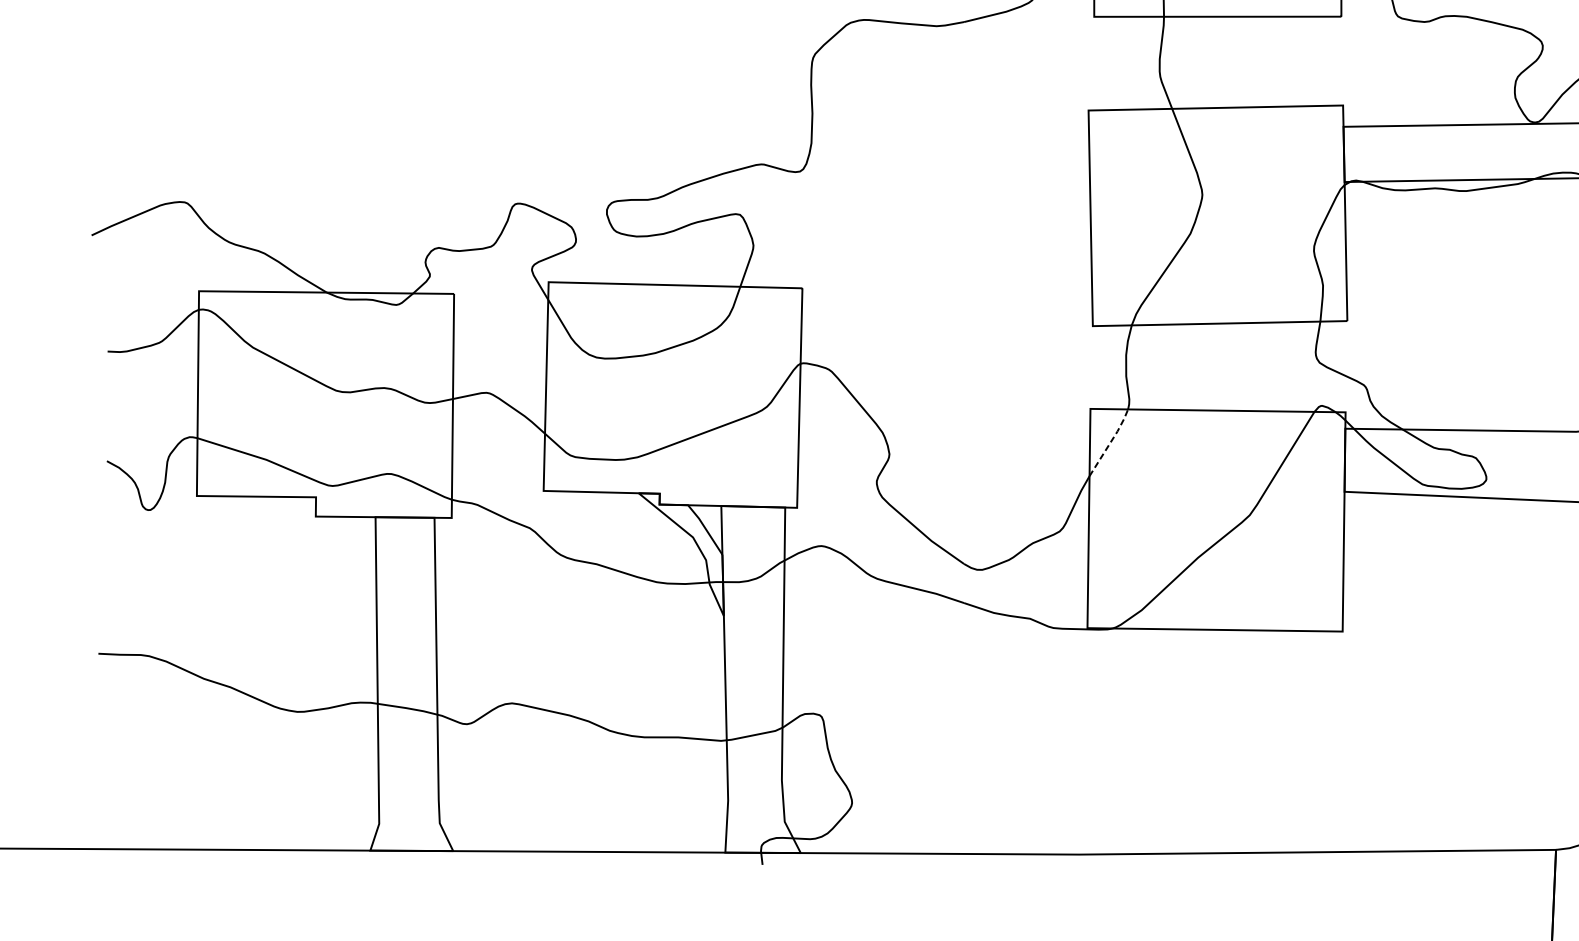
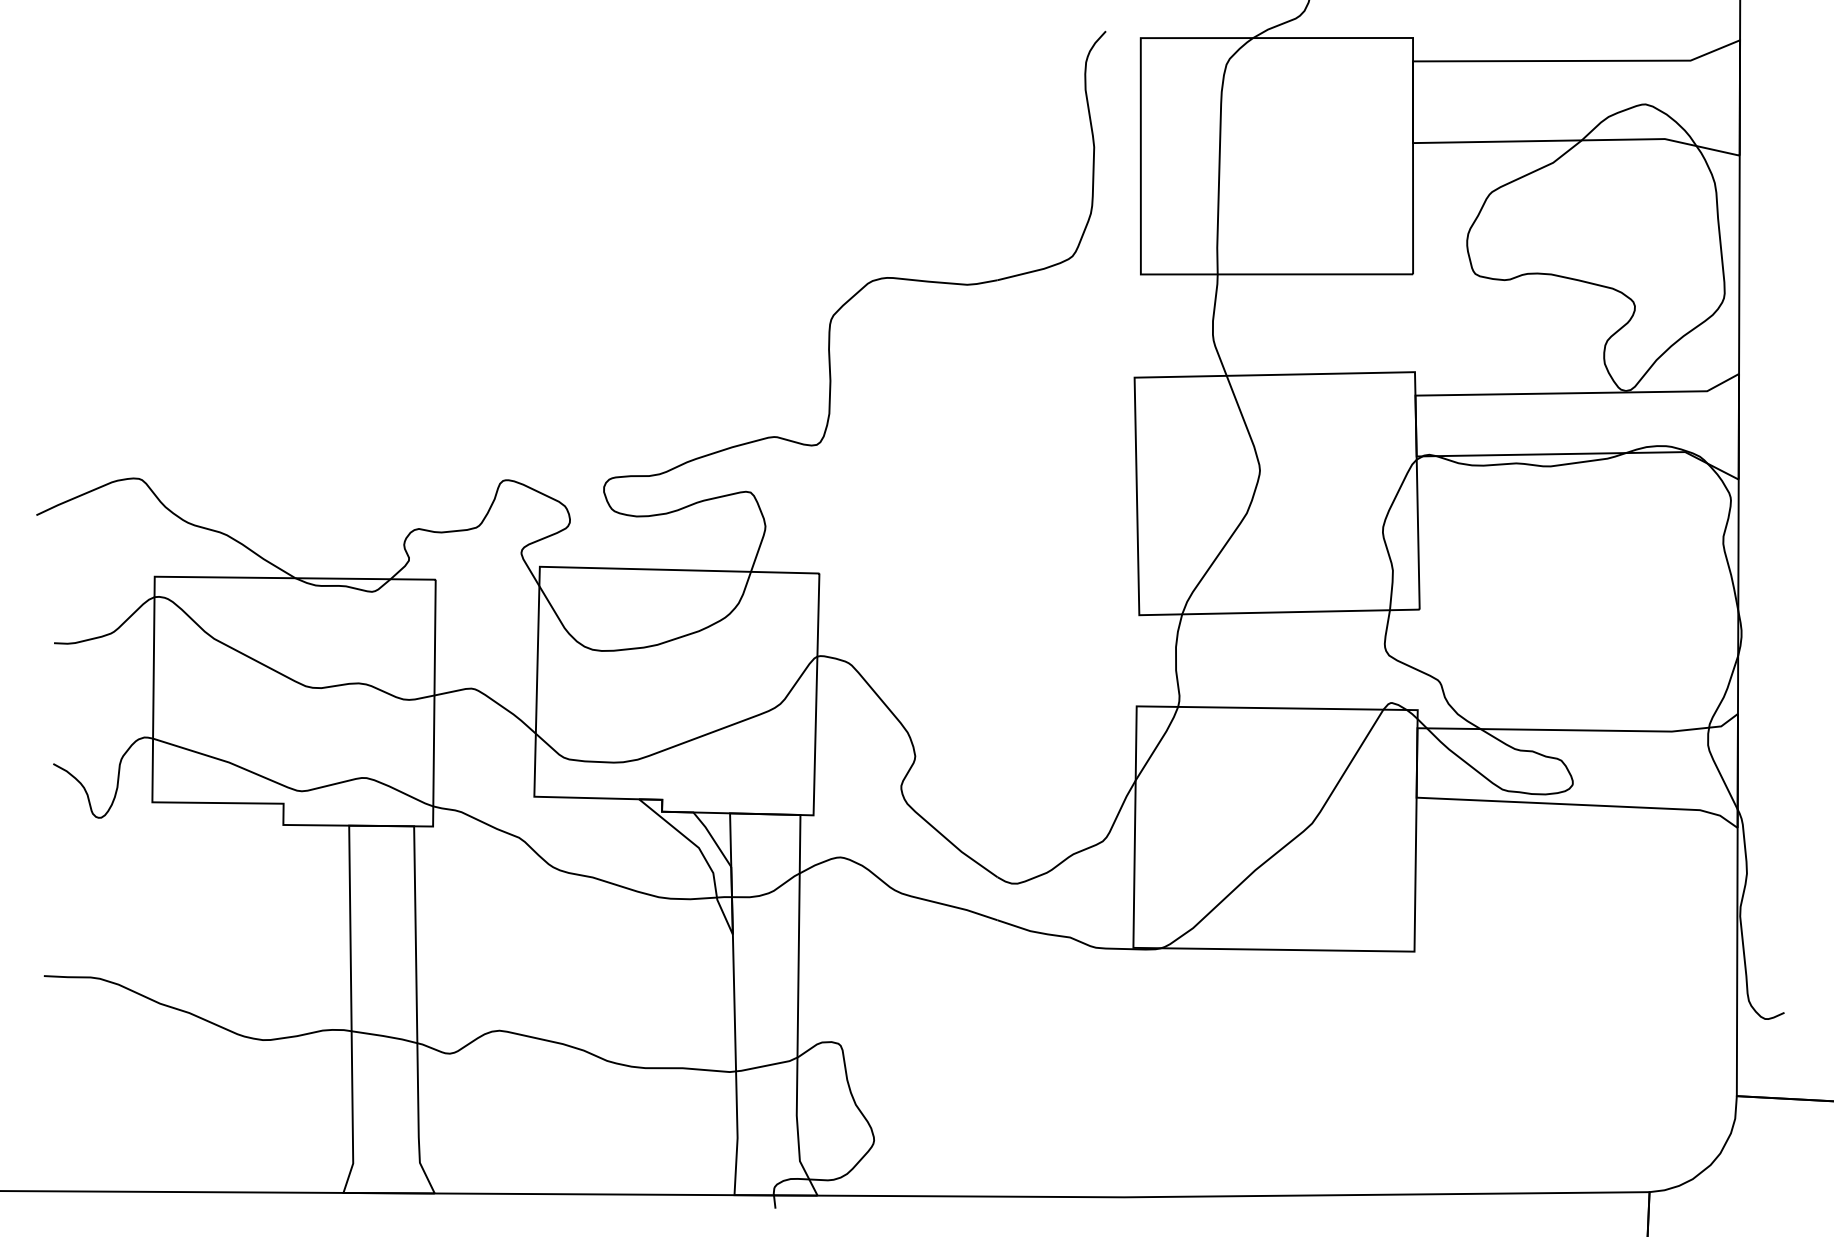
line: (1111, 441) -> (1159, 742), dashed -> solid

